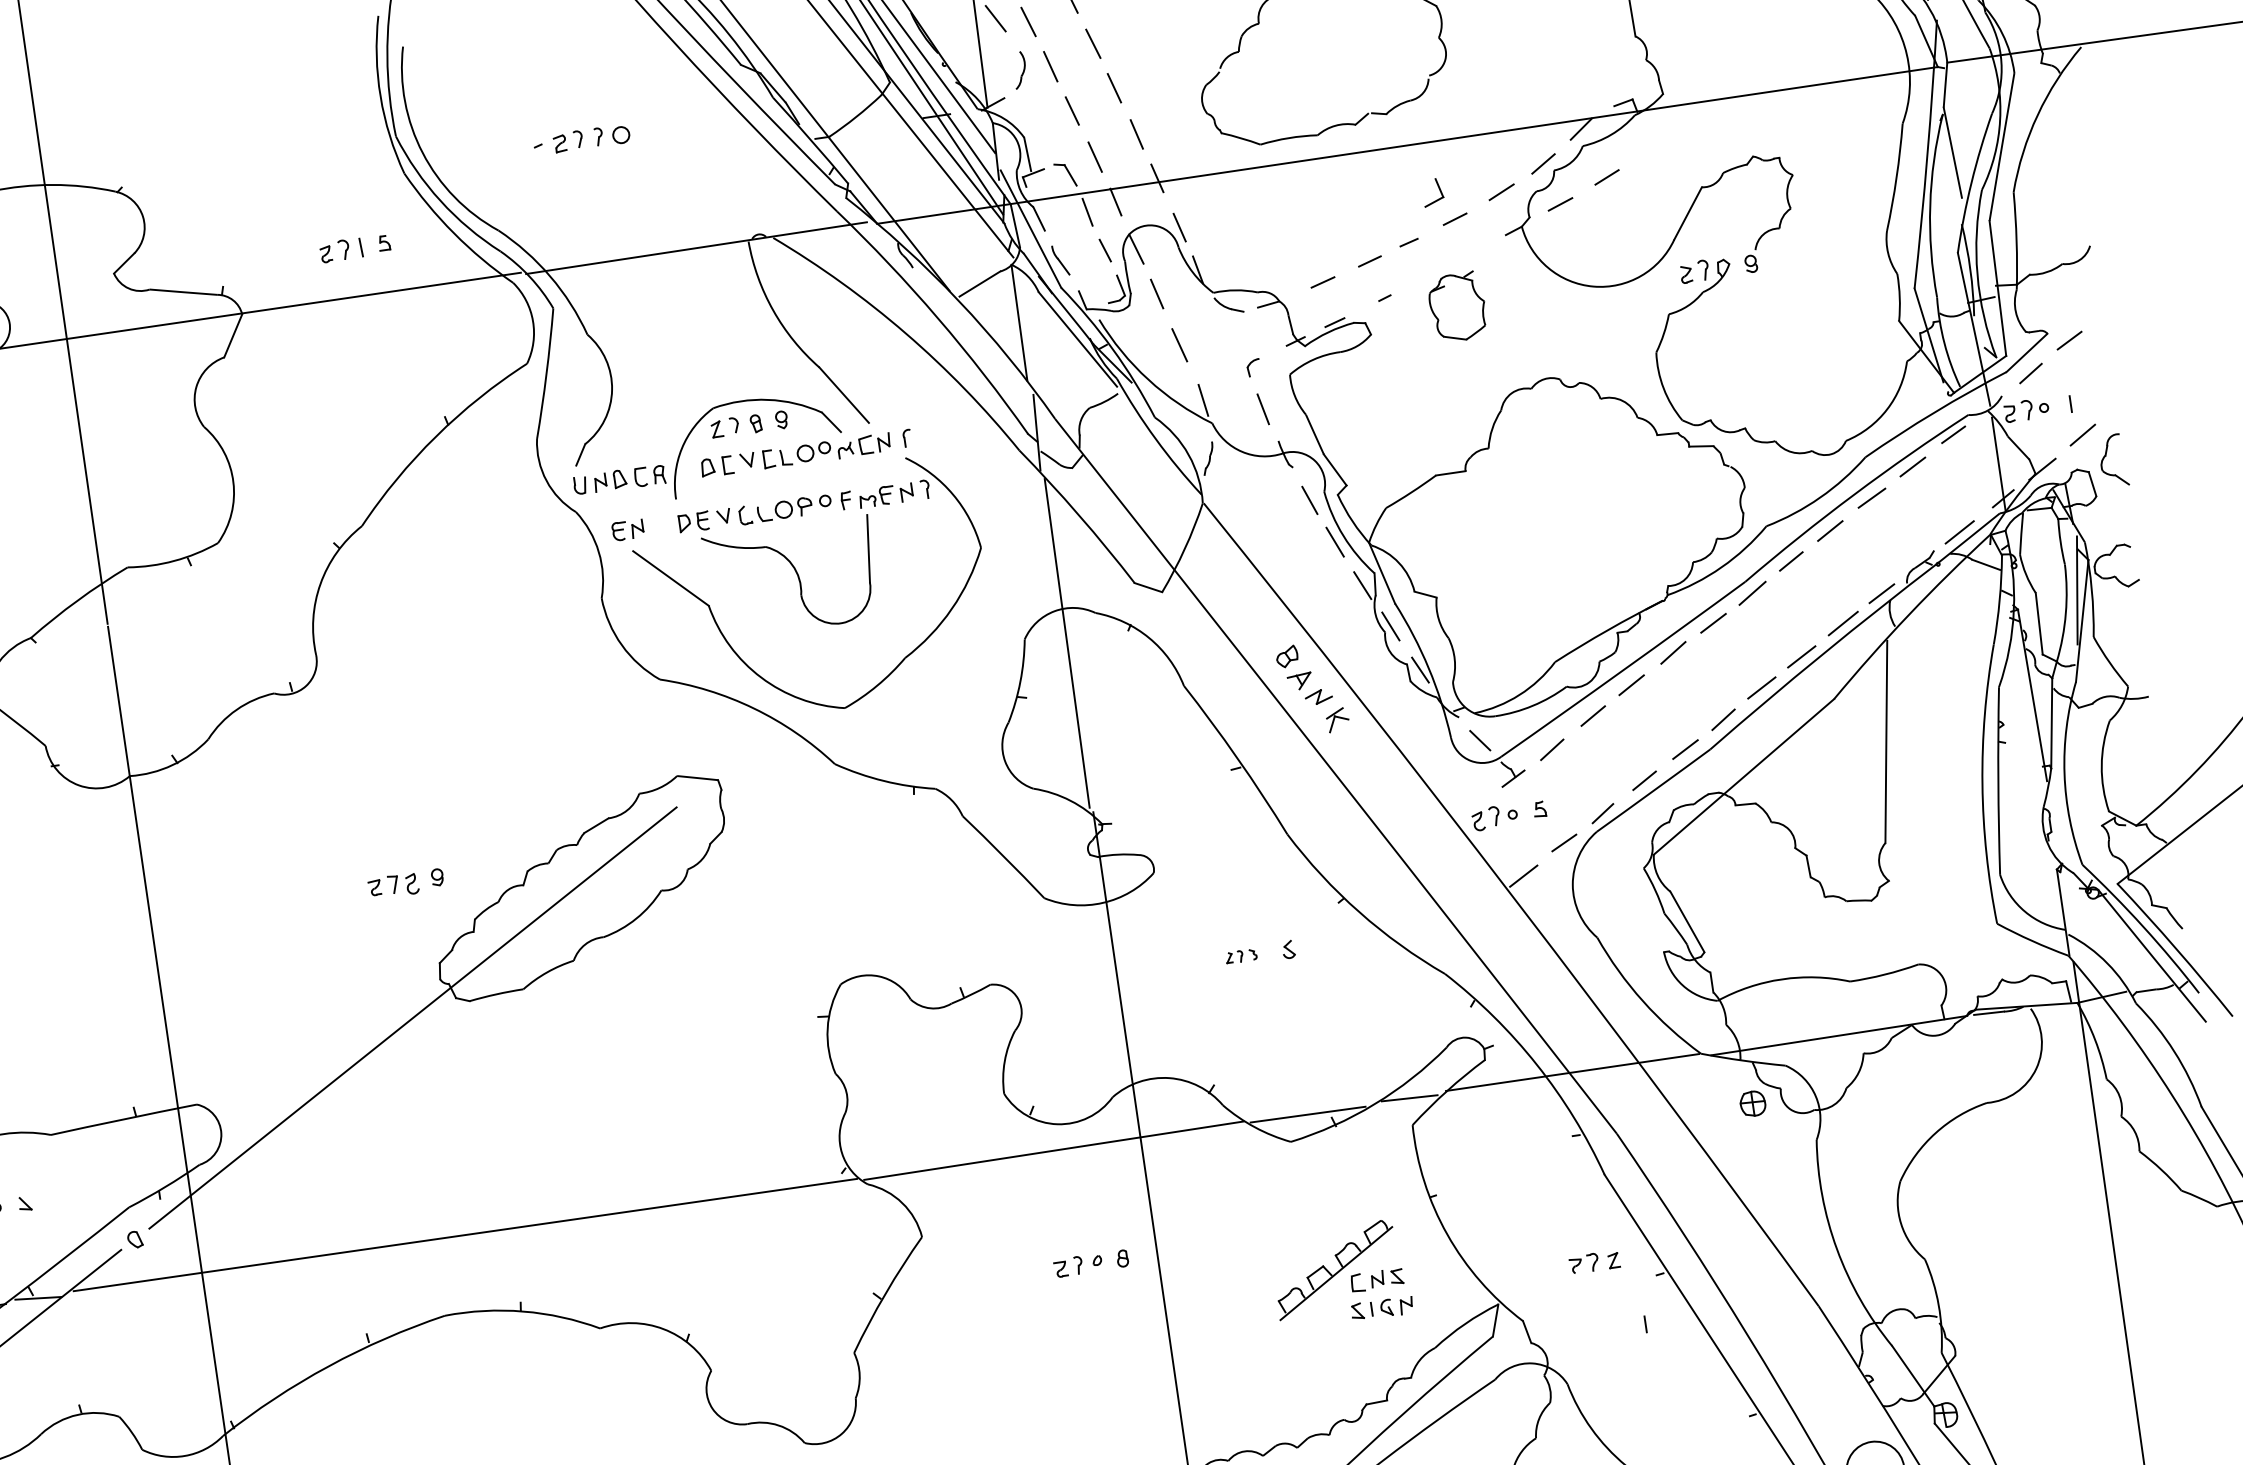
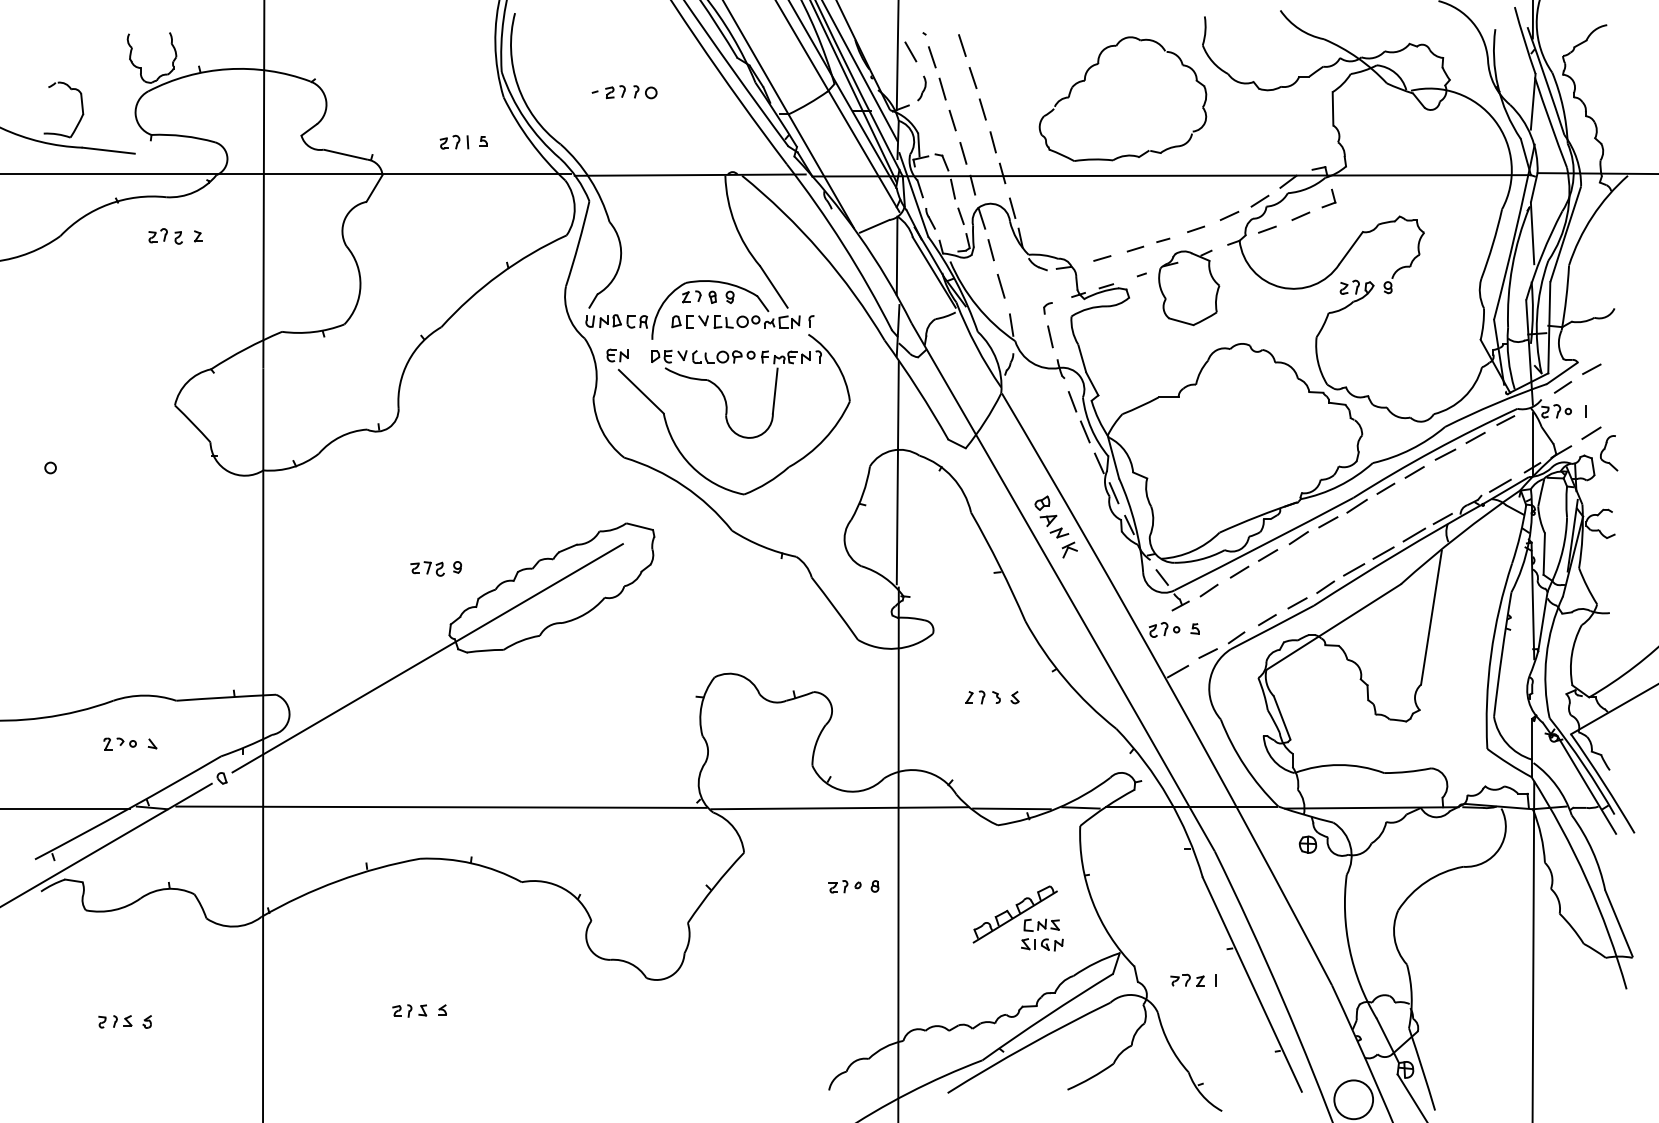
part: (1432, 192) -> (1328, 198), moved
part: (1457, 306) -> (1189, 287), size x1.67
part: (1240, 956) -> (982, 697), size x1.67
part: (1594, 1262) -> (1187, 980), moved

